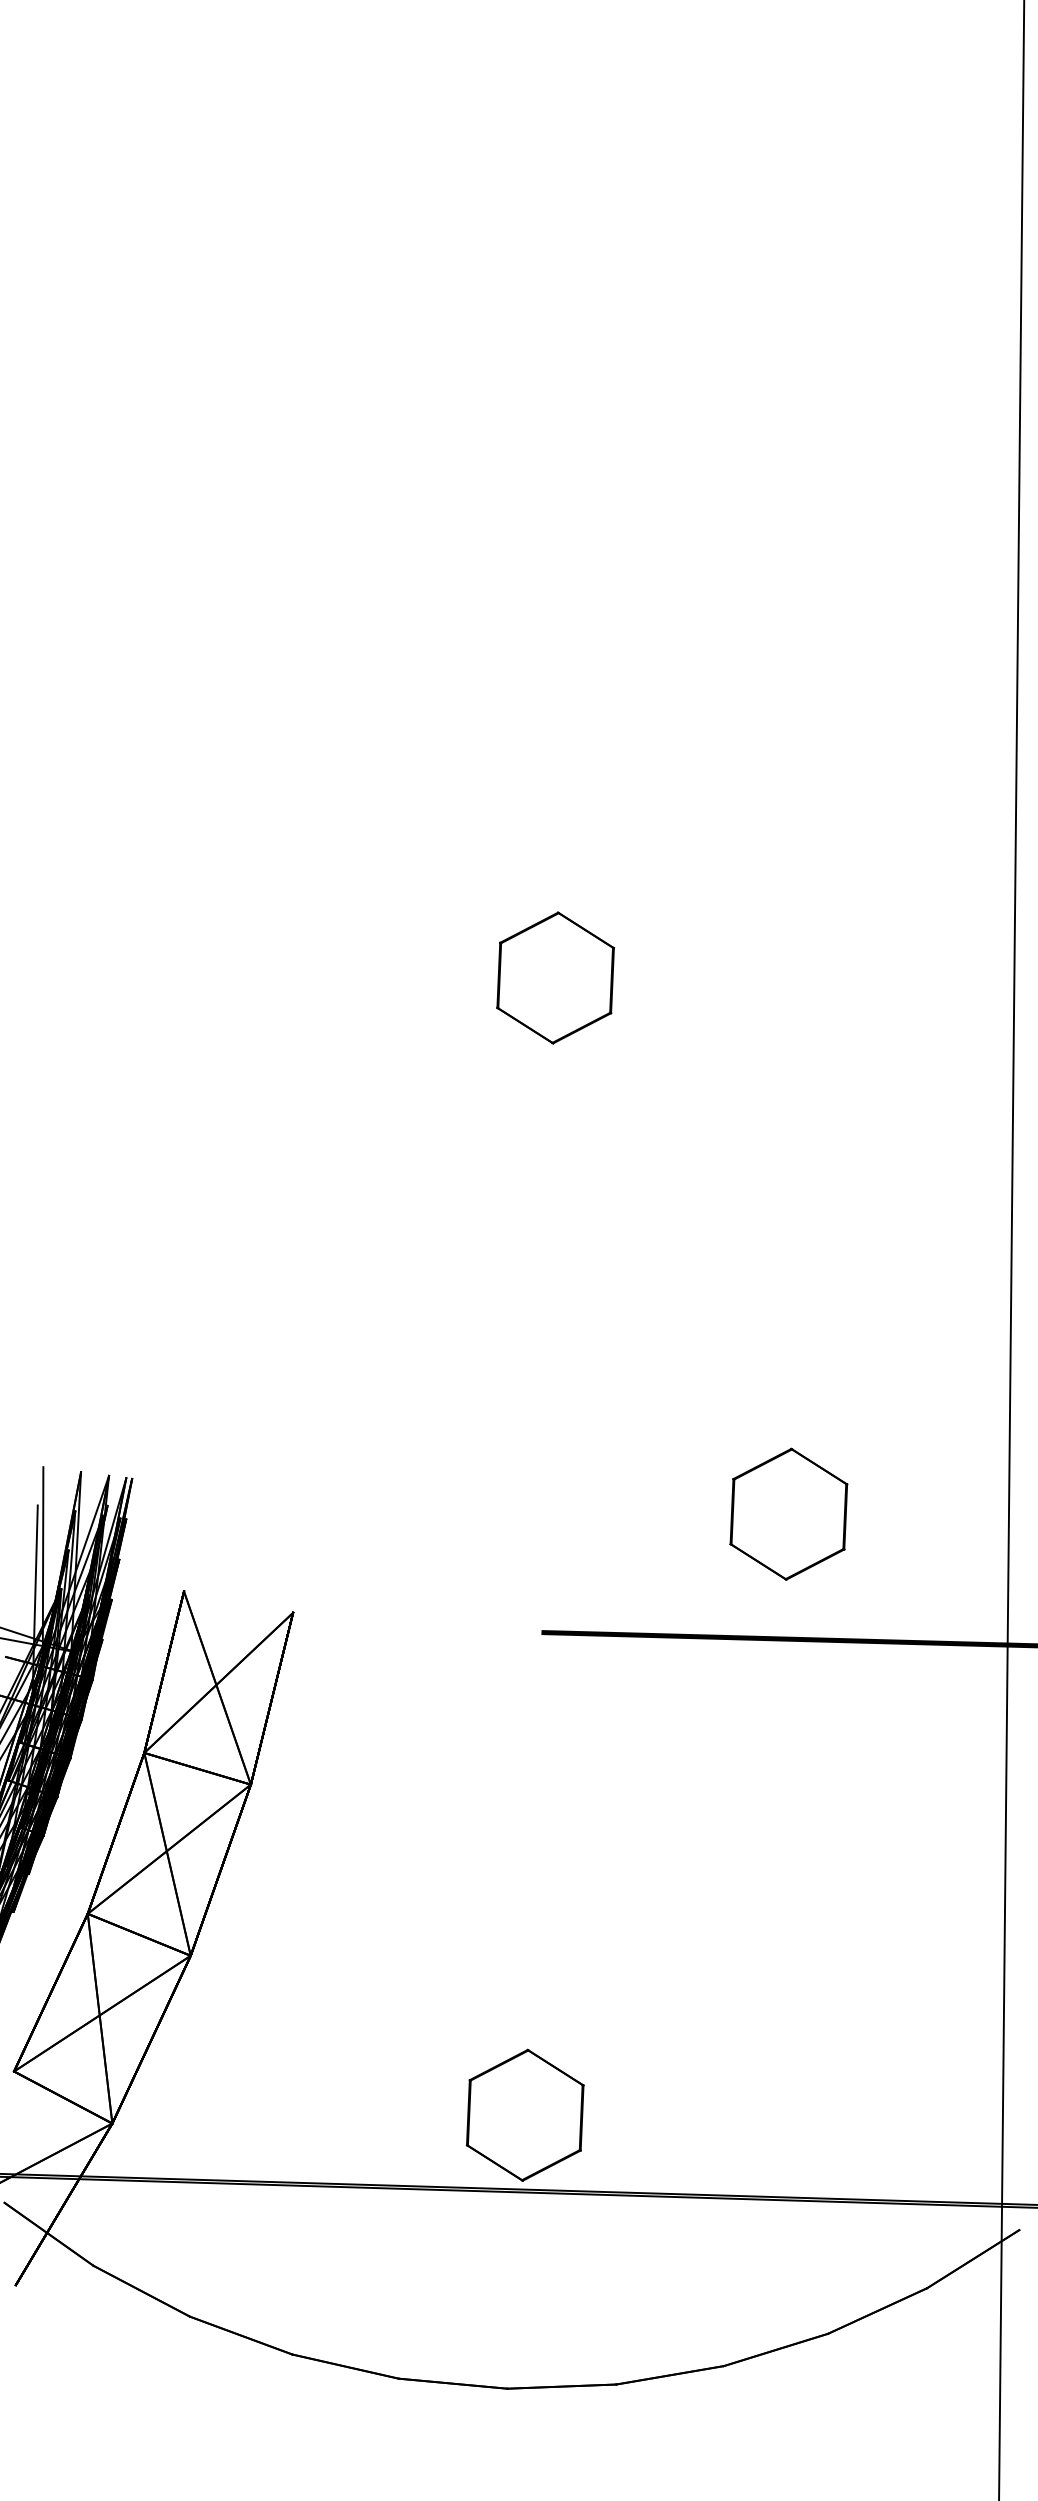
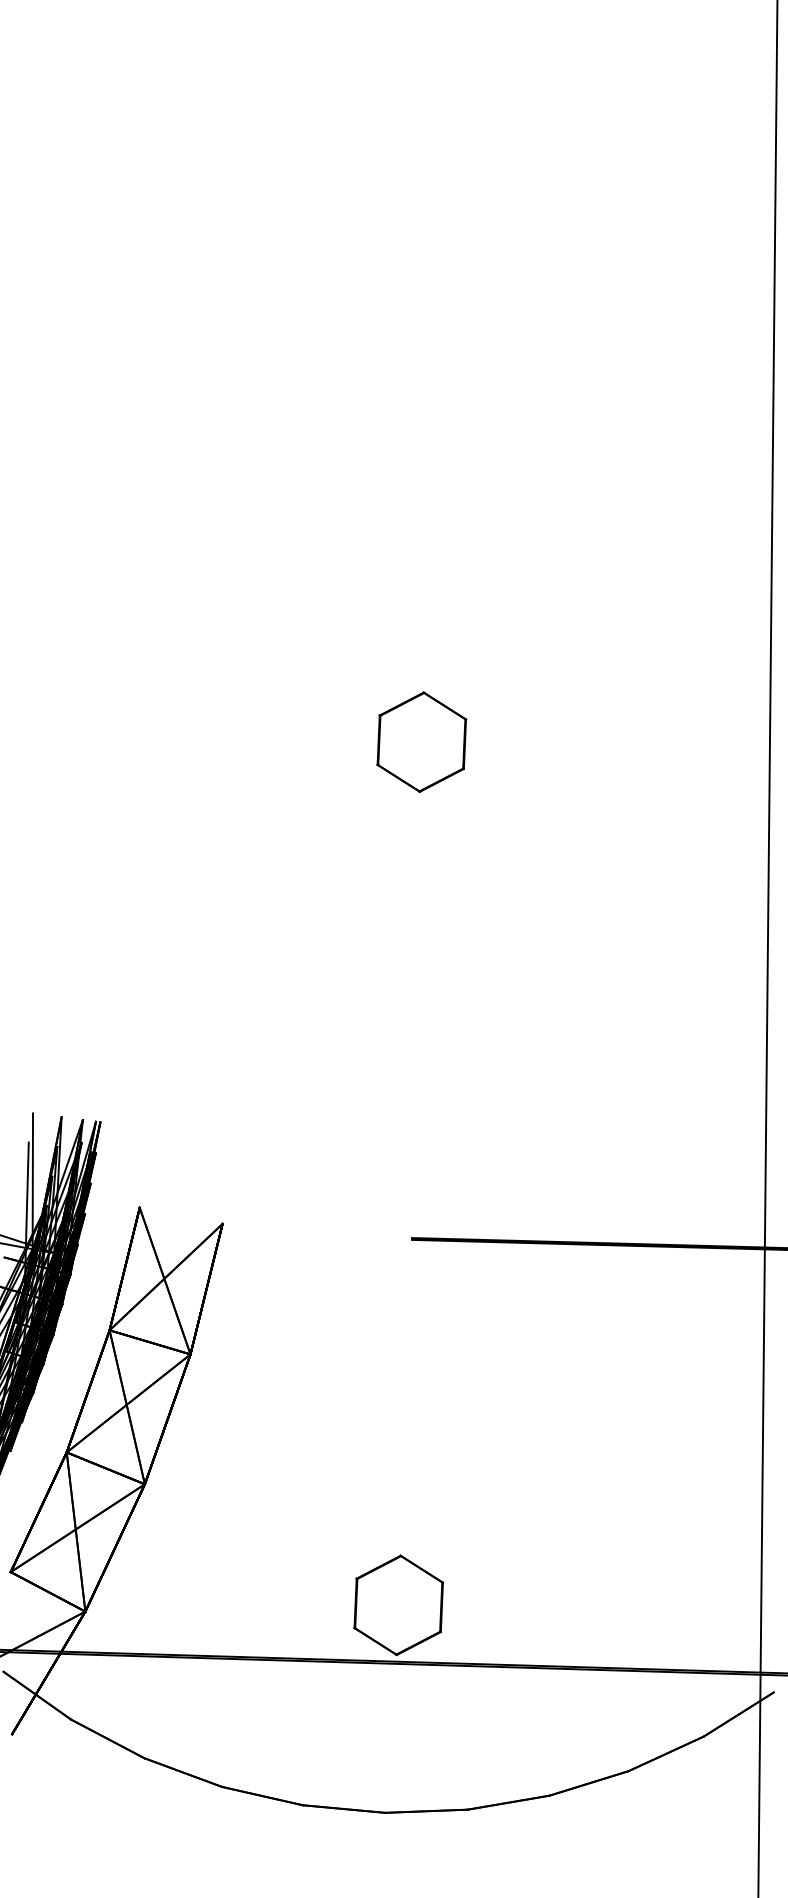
part: (788, 1513) -> (598, 1148), removed

